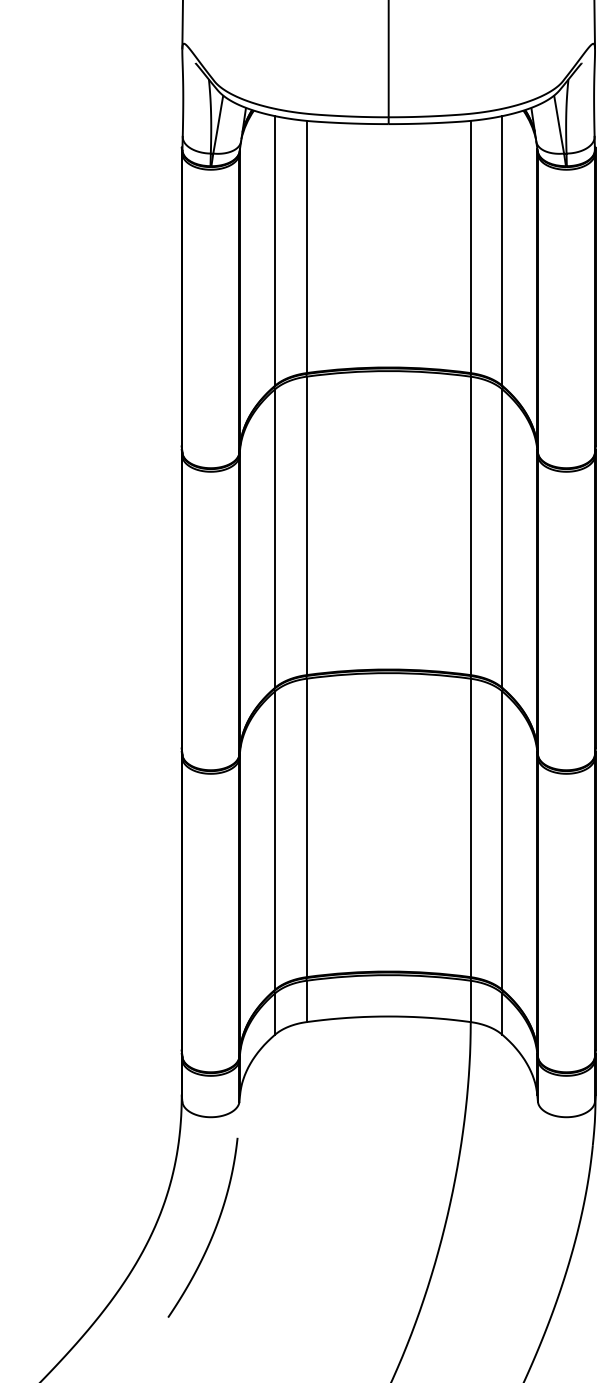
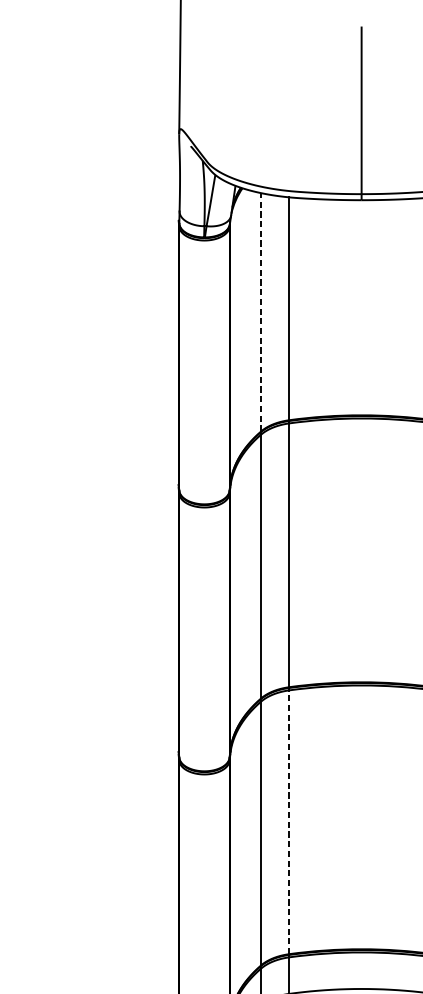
line: (275, 250) -> (261, 311), solid -> dashed
line: (306, 827) -> (288, 821), solid -> dashed

